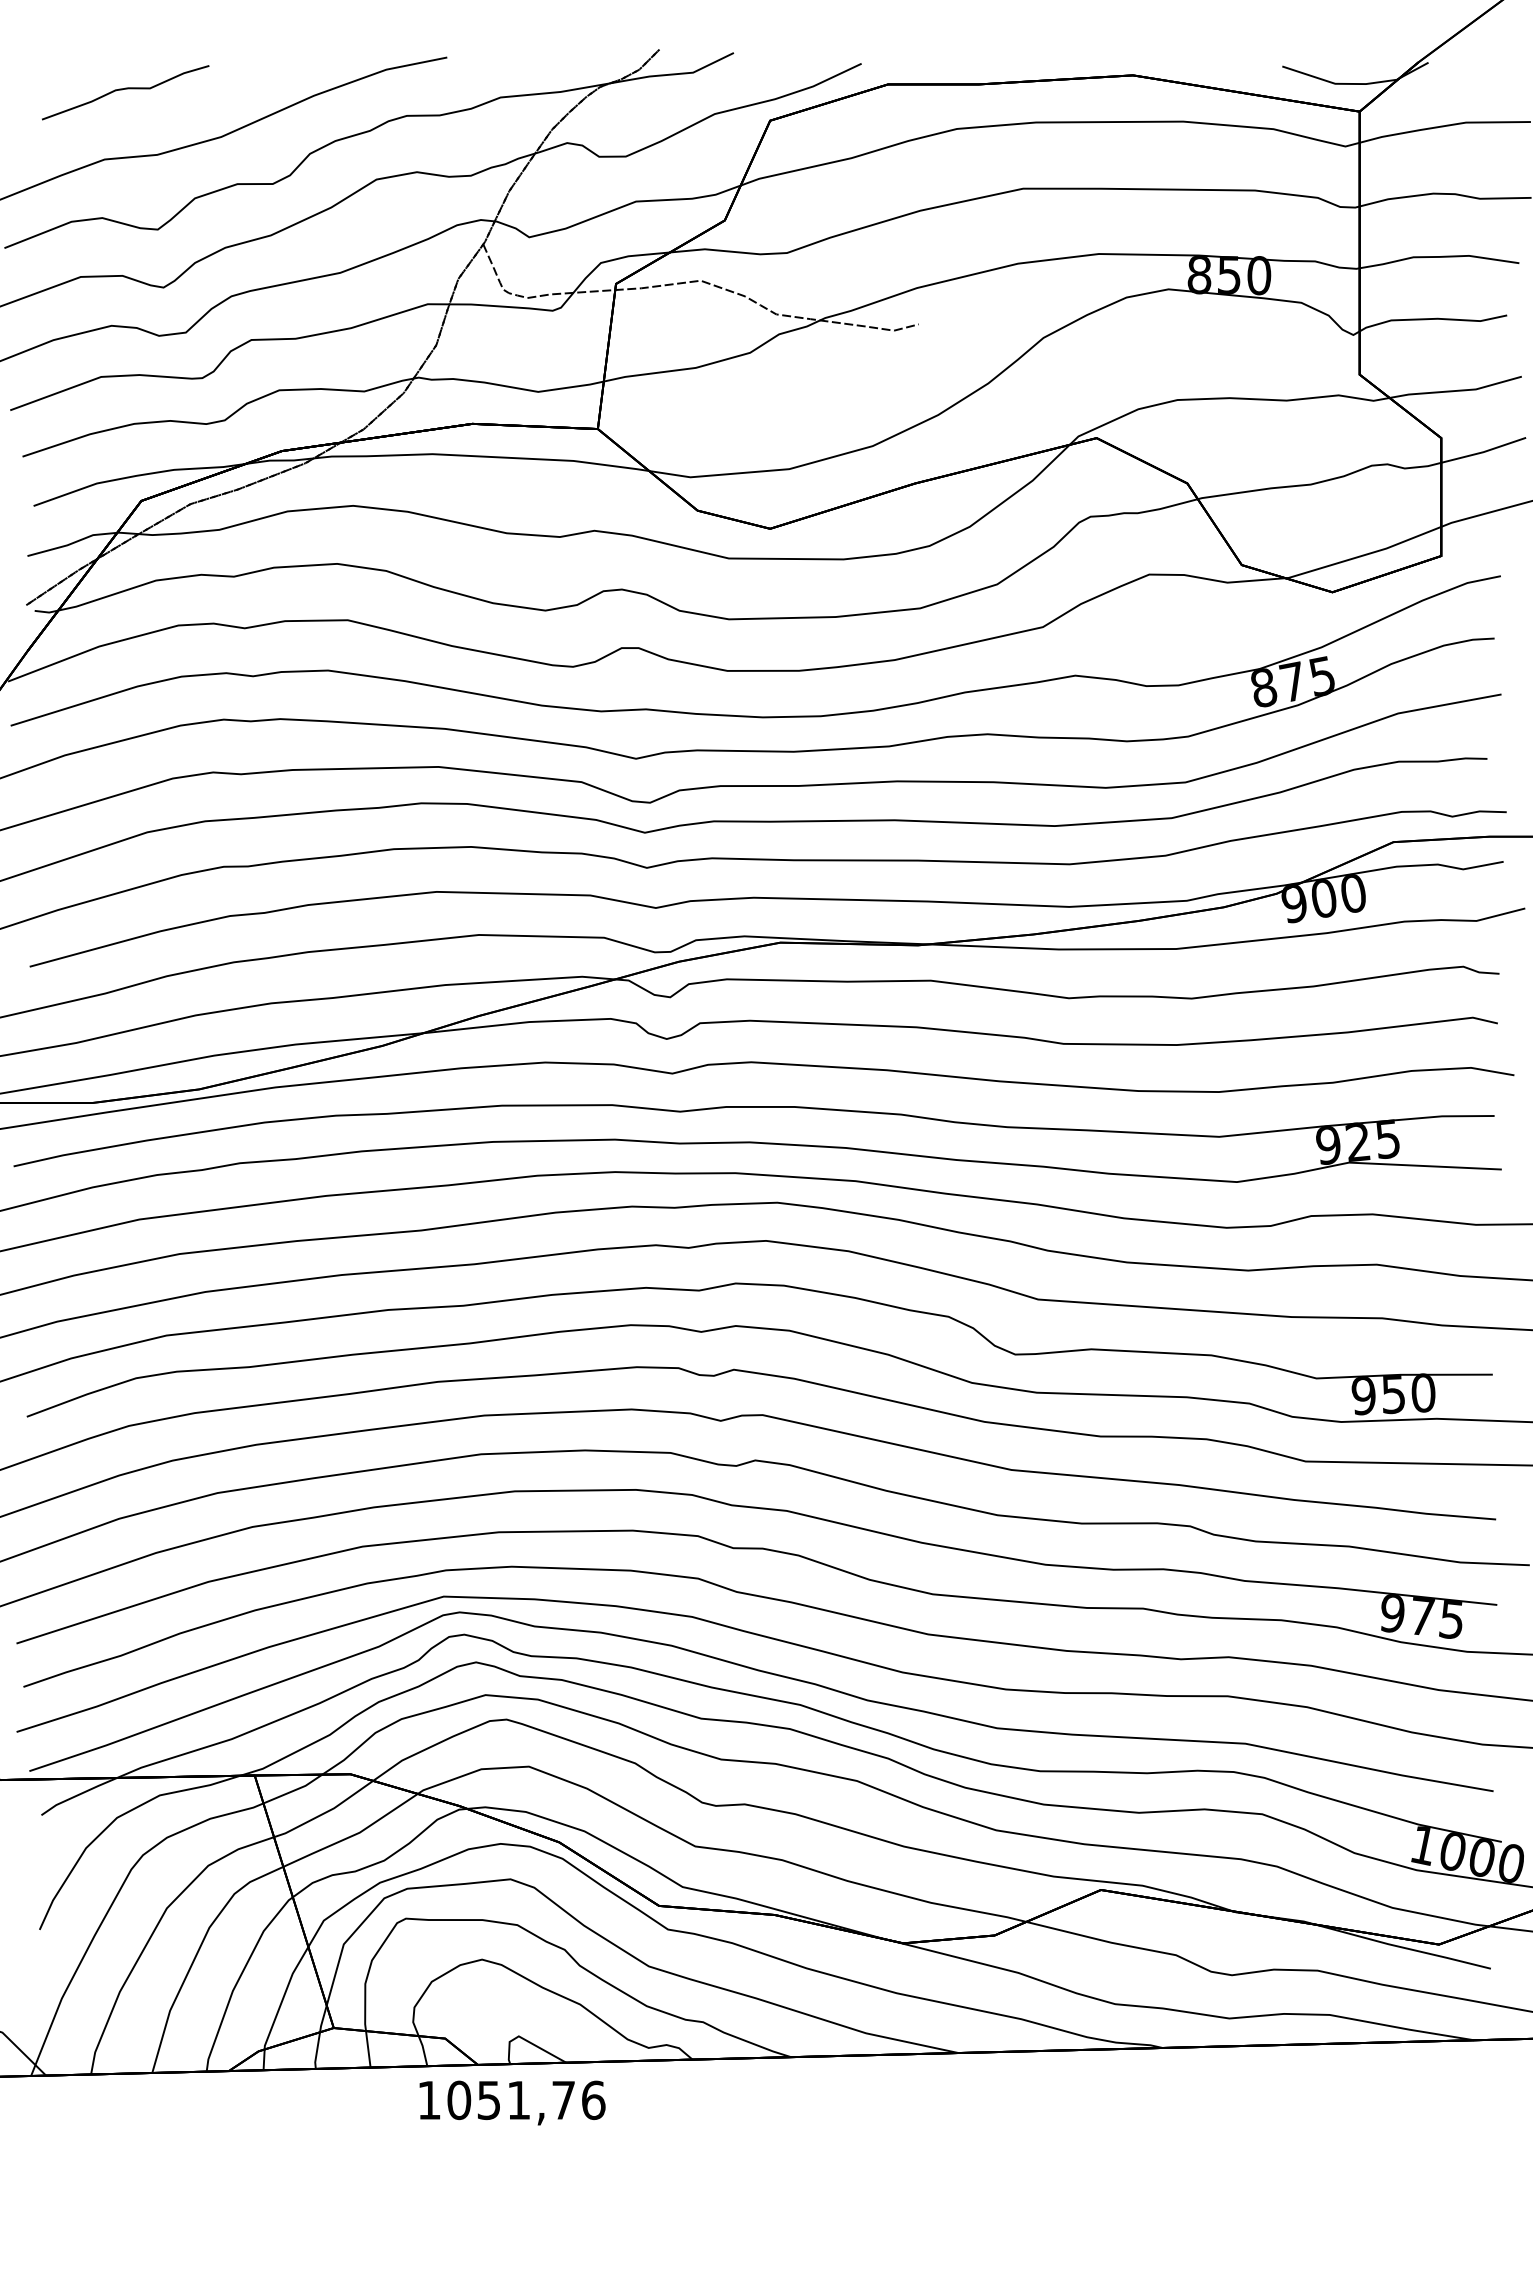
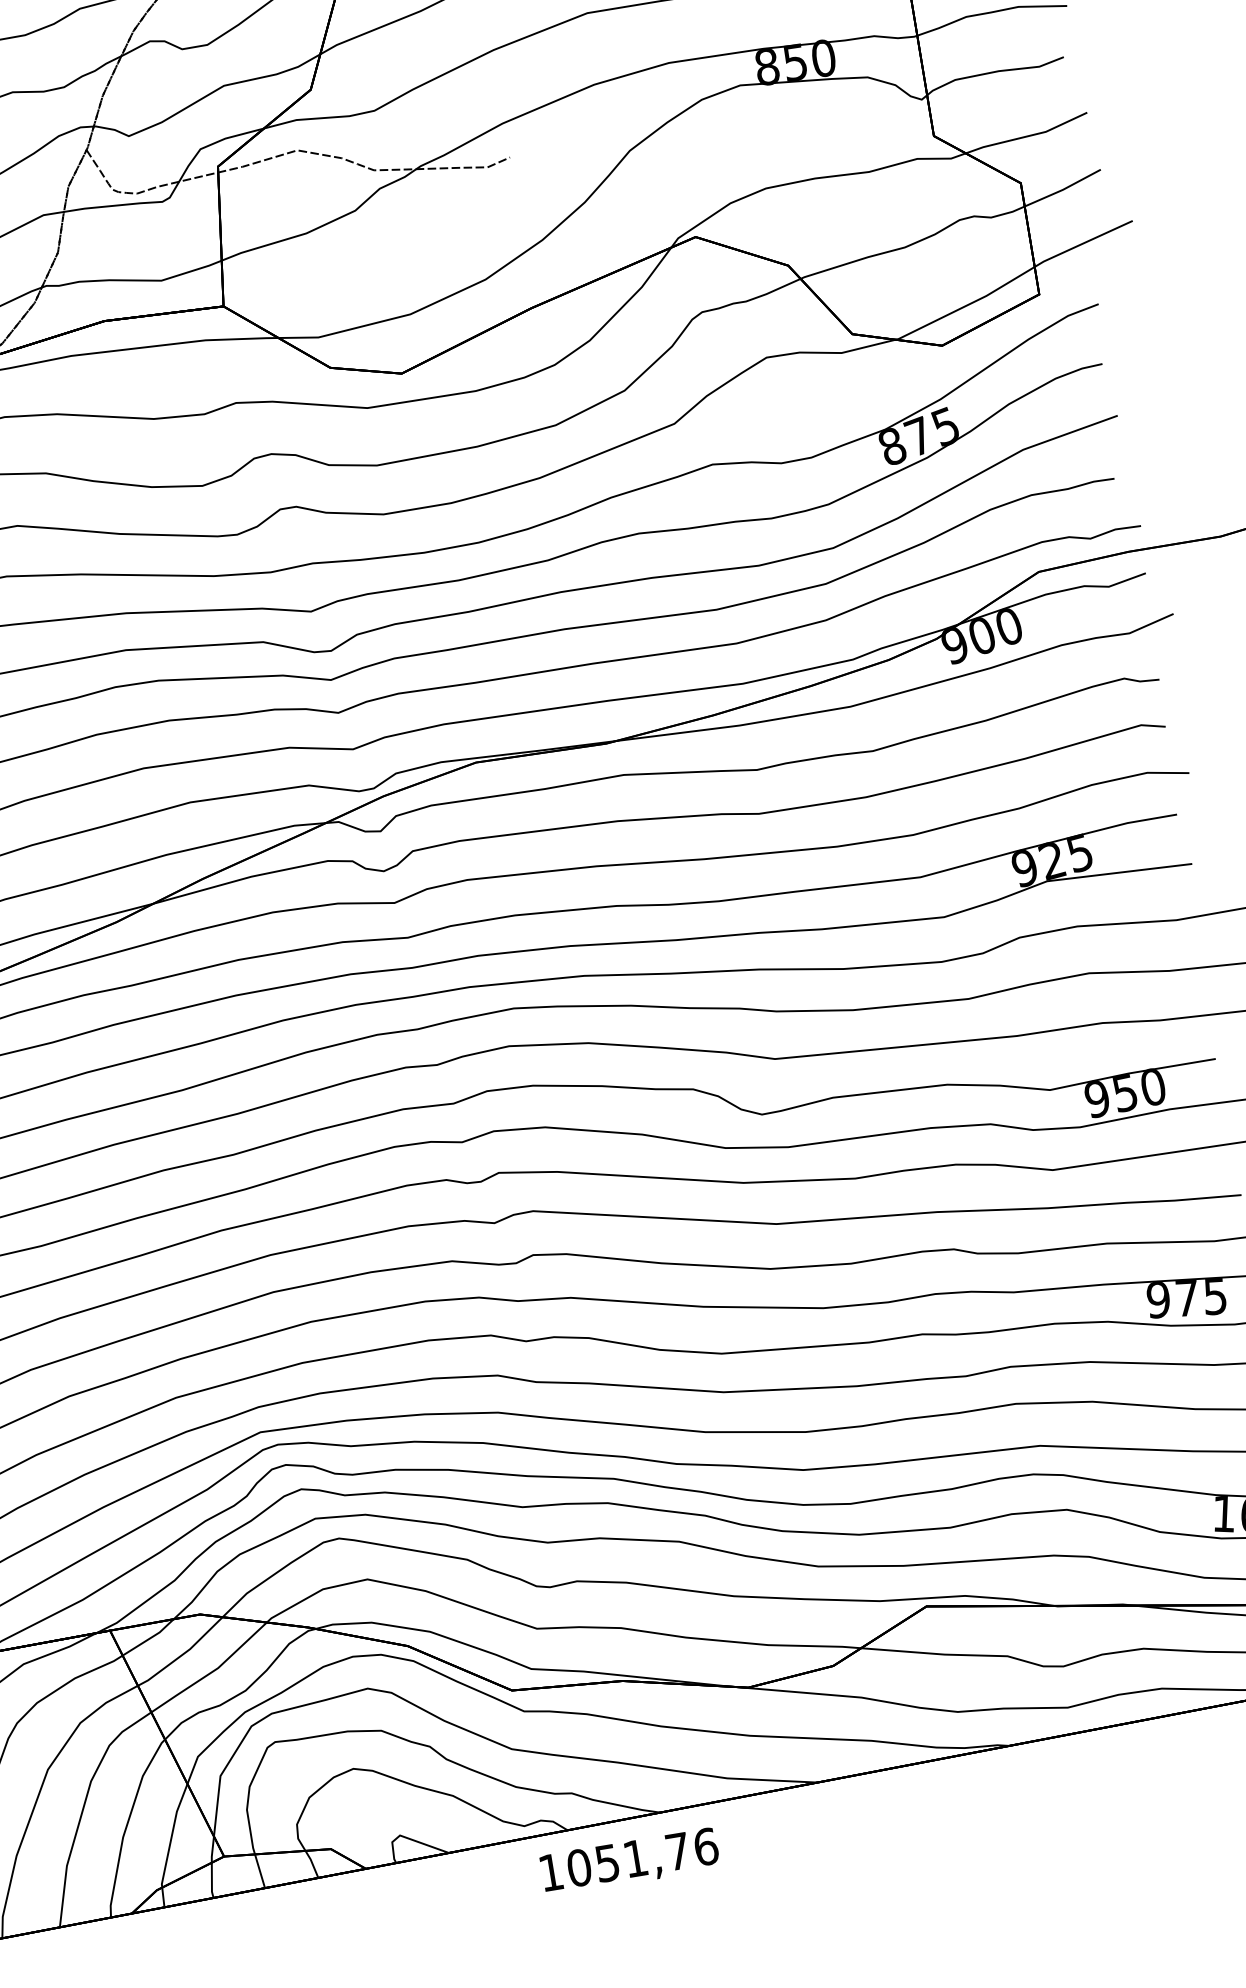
text: (512, 2102) -> (629, 1861), moved

